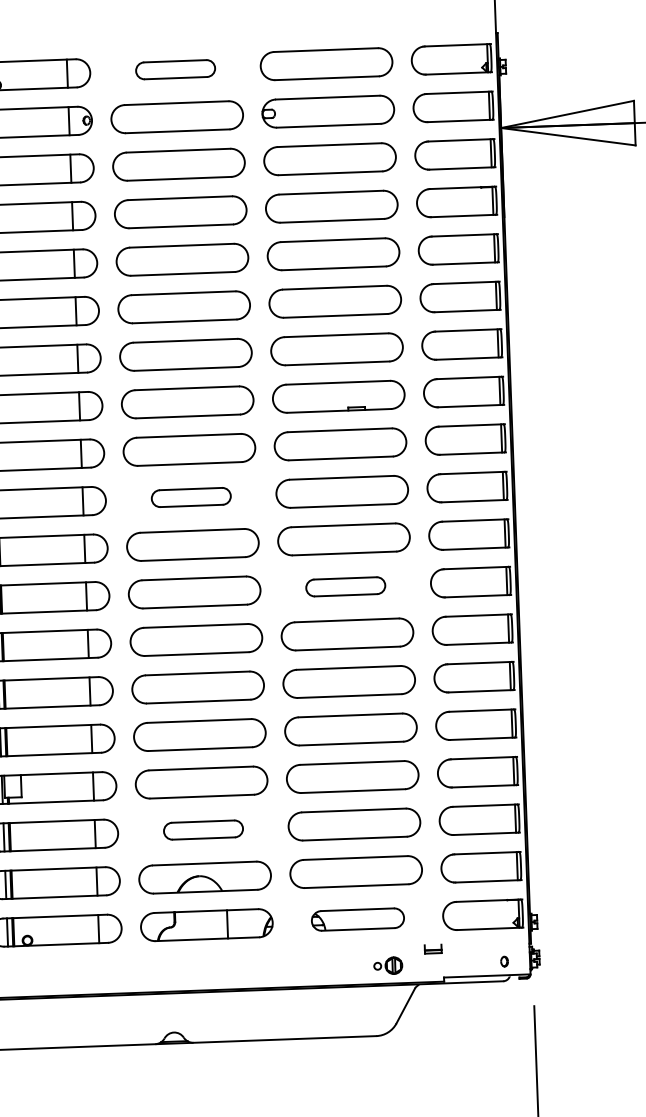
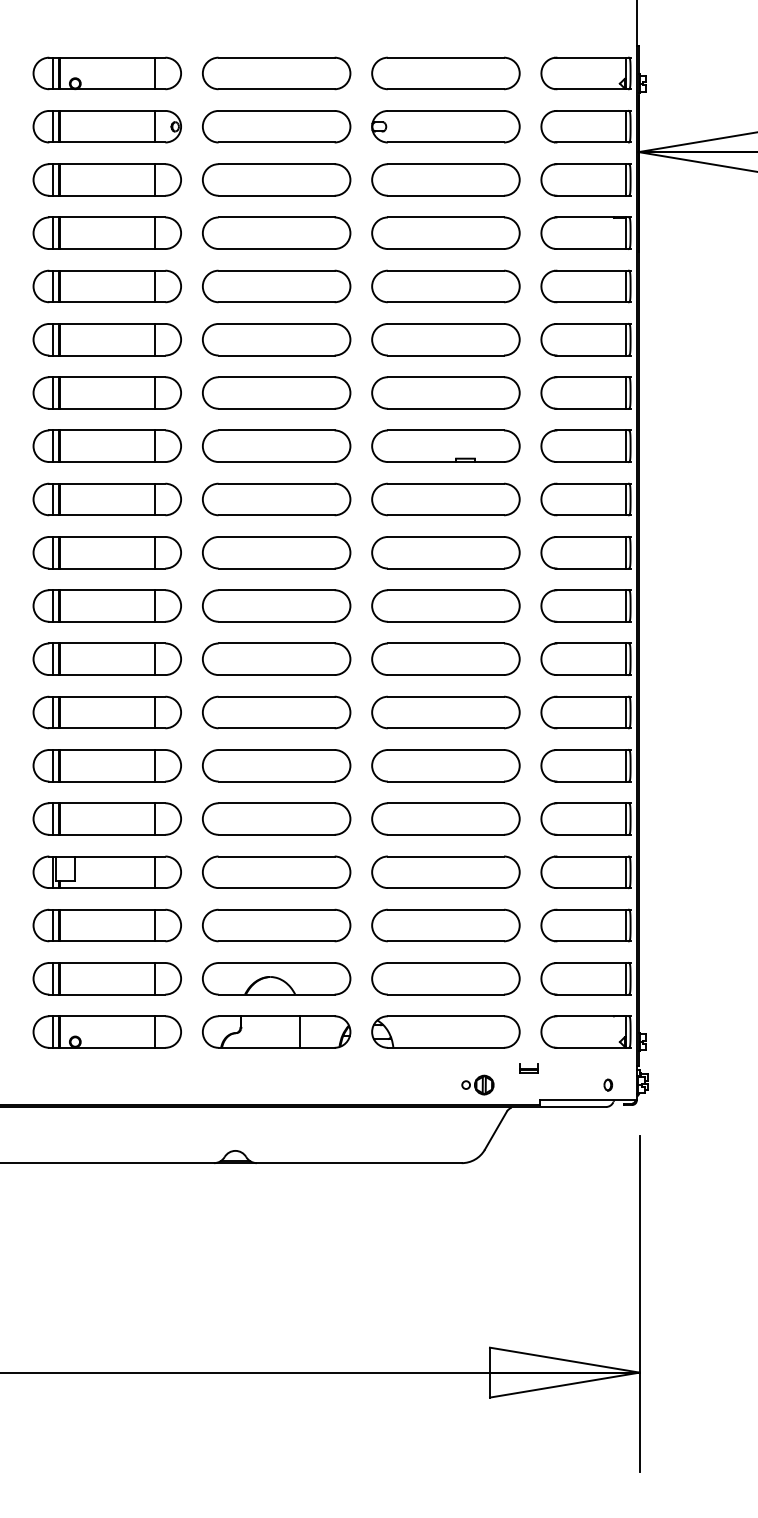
part: (175, 69) -> (276, 73), size x1.67
part: (191, 497) -> (276, 552), size x1.67
part: (345, 586) -> (445, 658), size x1.67
part: (203, 830) -> (276, 925), size x1.67
part: (357, 919) -> (445, 1031), size x1.43

